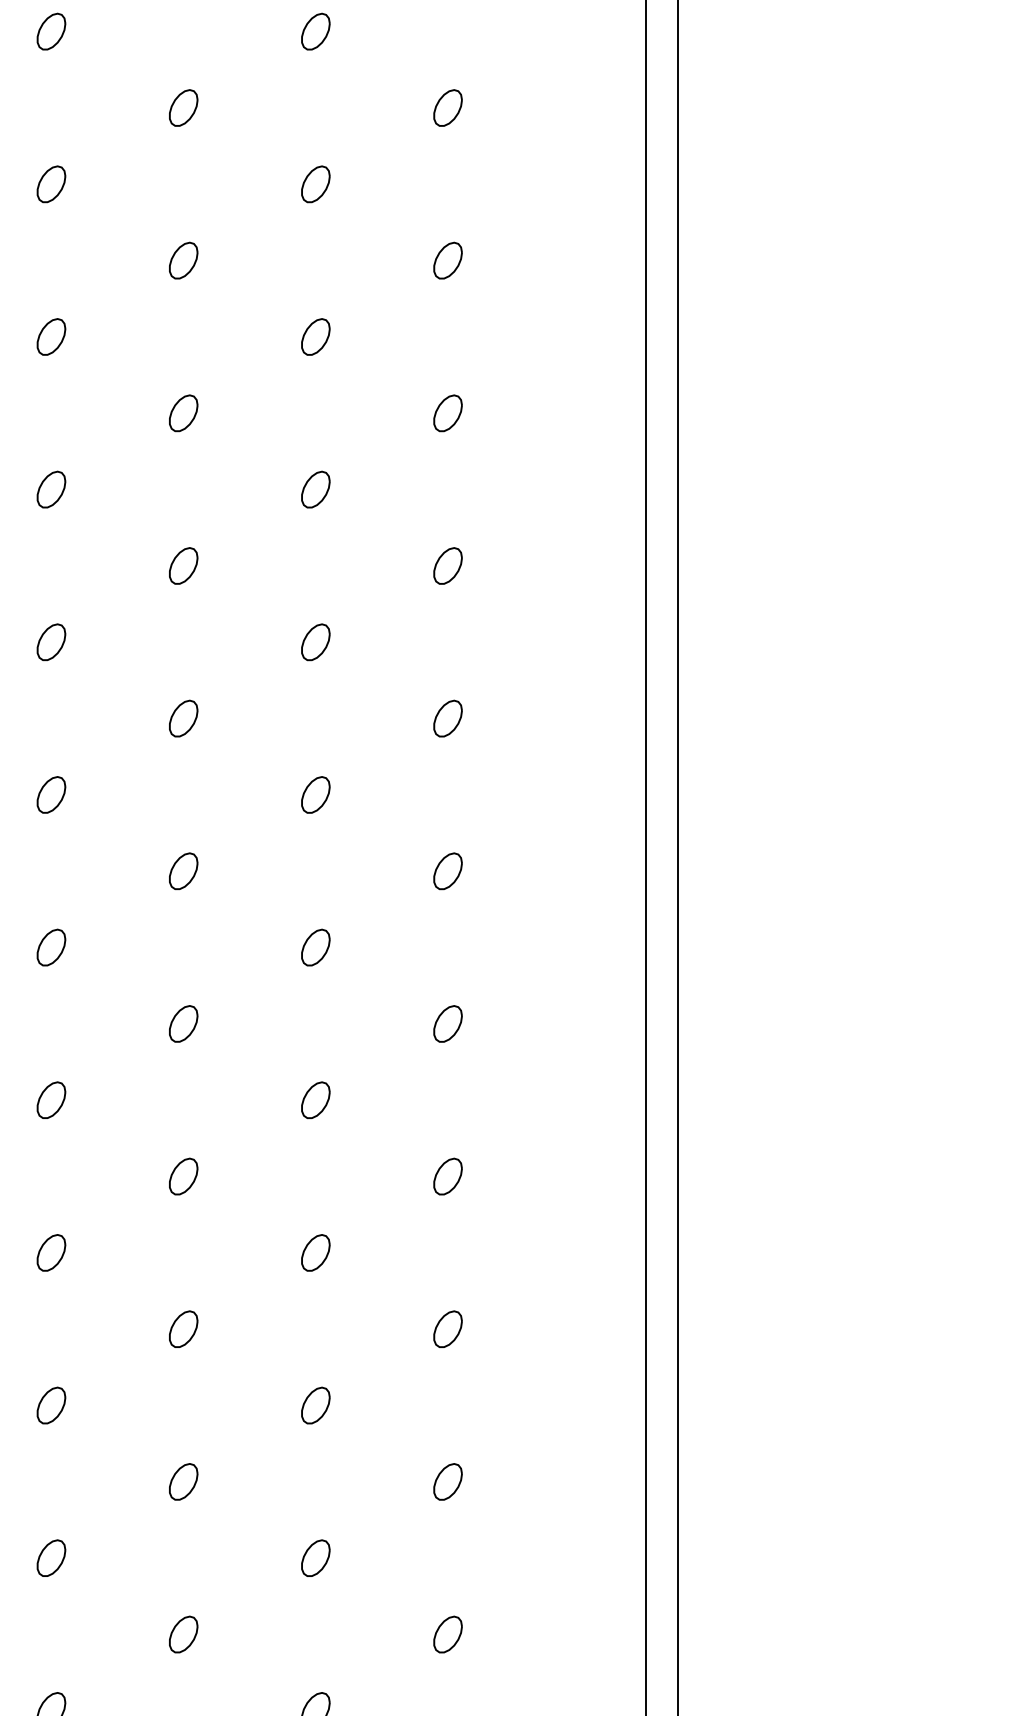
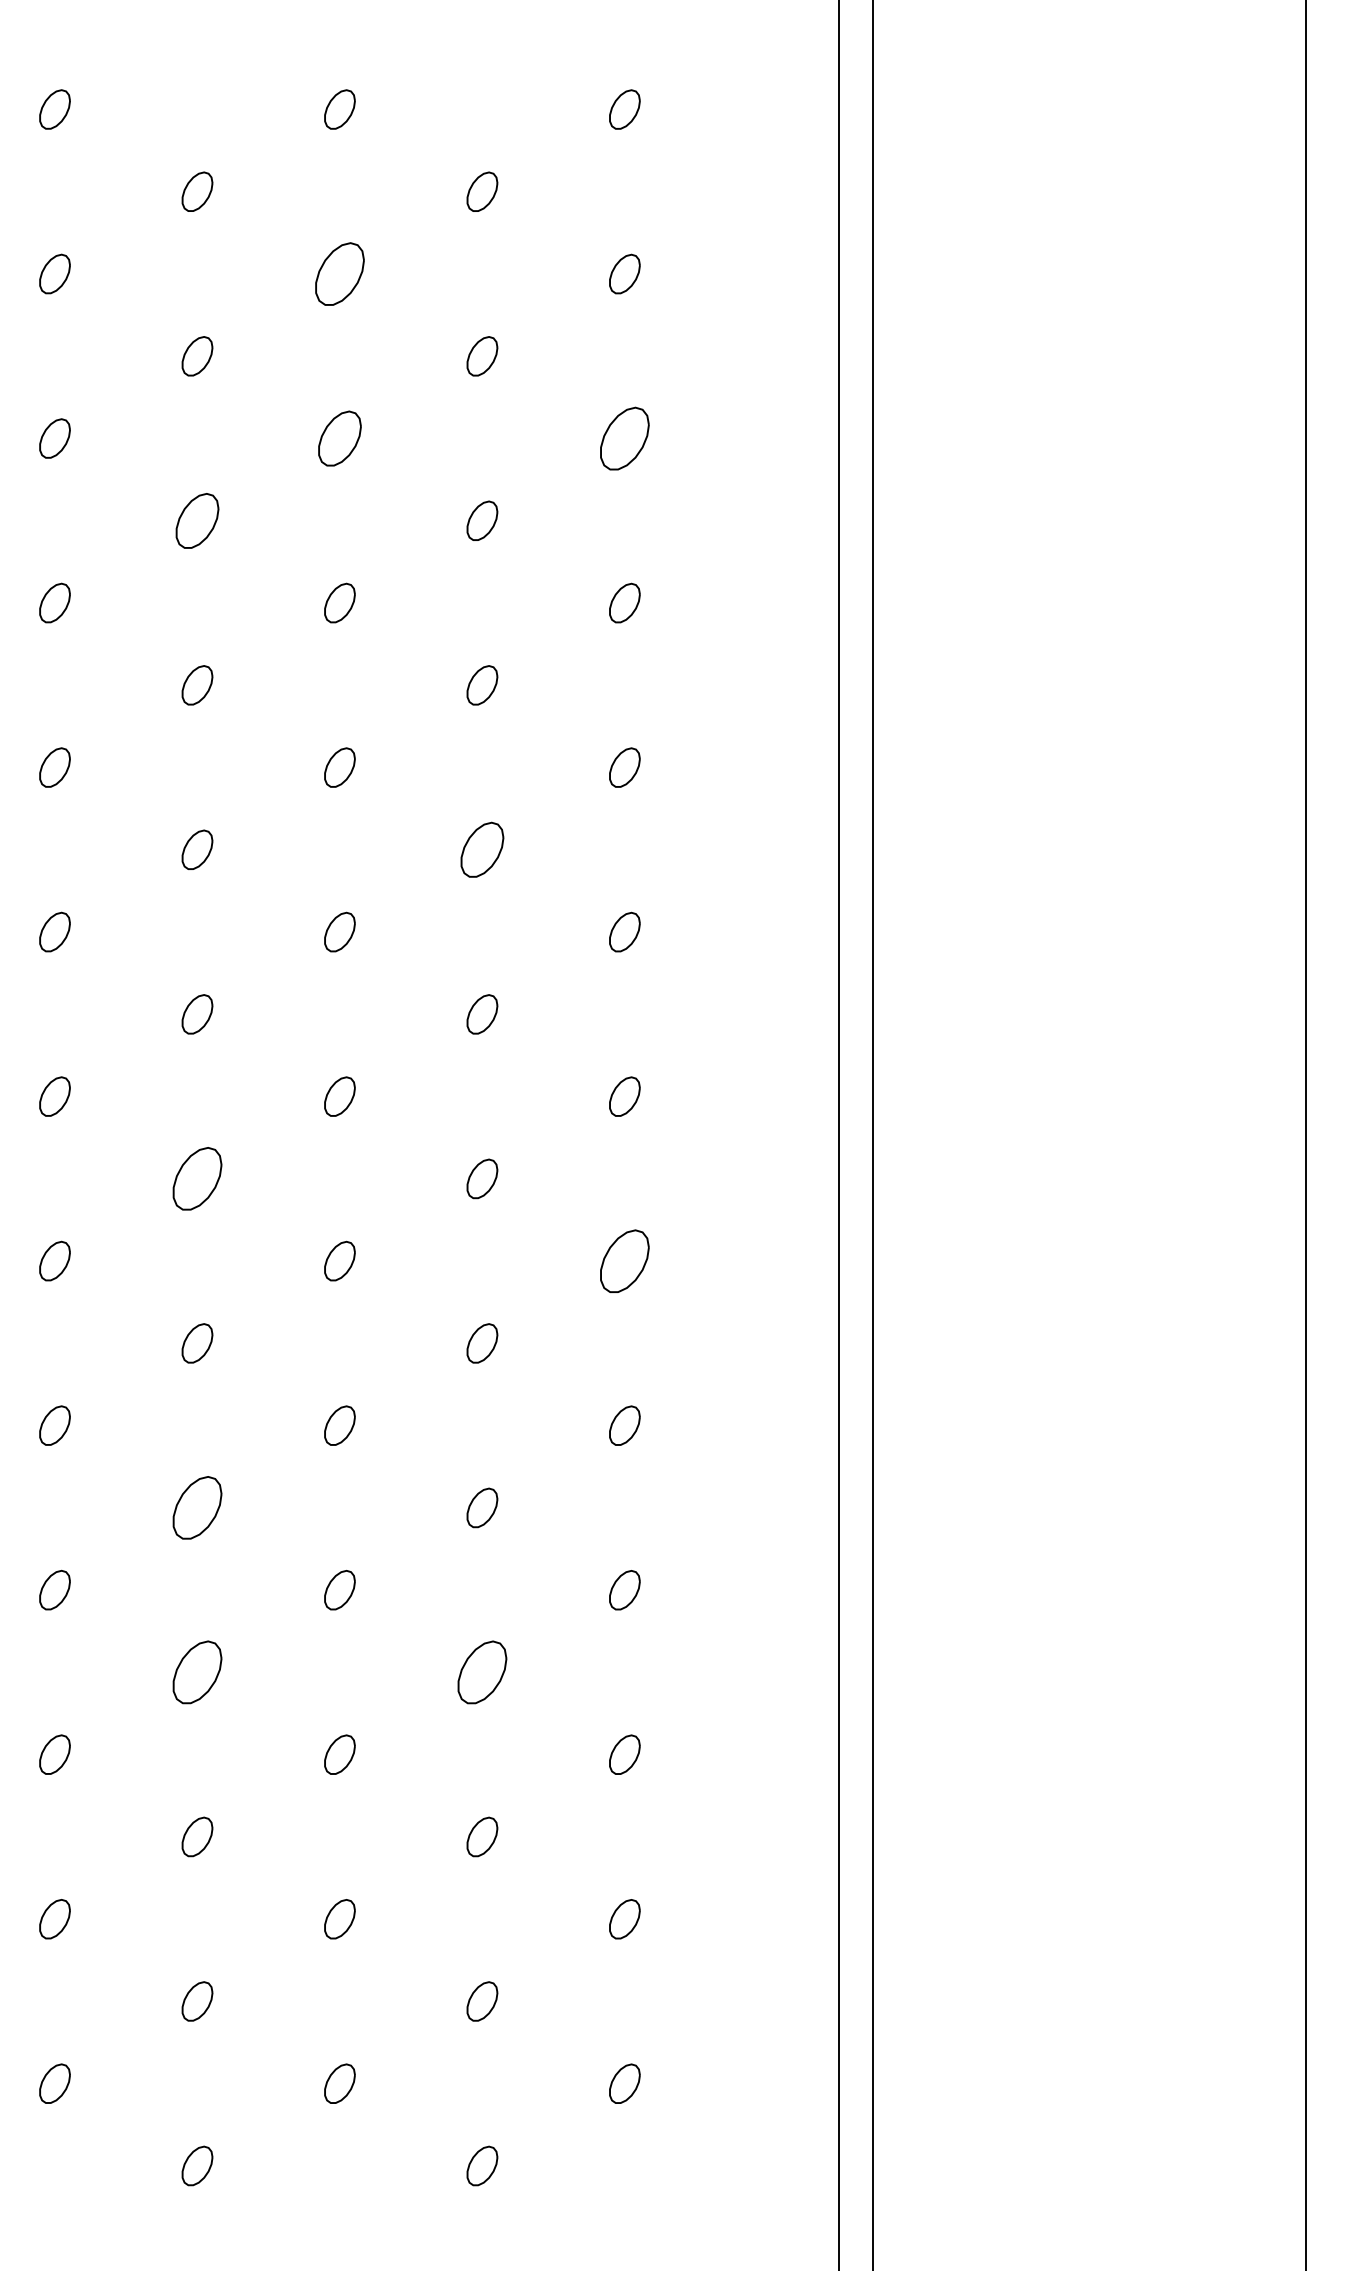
part: (183, 107) -> (339, 273), size x1.6
part: (183, 260) -> (339, 438), size x1.4
part: (447, 260) -> (624, 438), size x1.6
part: (51, 336) -> (197, 520), size x1.4
part: (315, 641) -> (482, 849), size x1.4
part: (51, 947) -> (197, 1178), size x1.6
part: (447, 1023) -> (624, 1260), size x1.6
part: (51, 1252) -> (197, 1507), size x1.6
part: (51, 1405) -> (197, 1672), size x1.6
part: (315, 1405) -> (482, 1672), size x1.6

